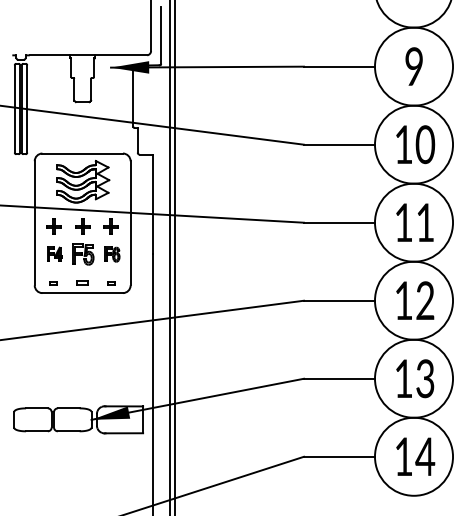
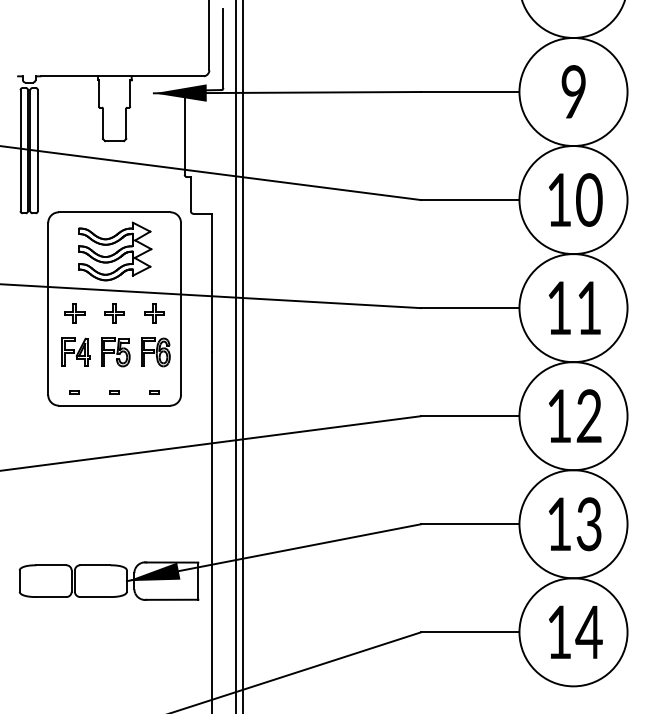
part: (54, 254) -> (75, 351), size x1.43
part: (112, 254) -> (155, 352), size x1.43
part: (82, 283) -> (114, 392), size x0.62

